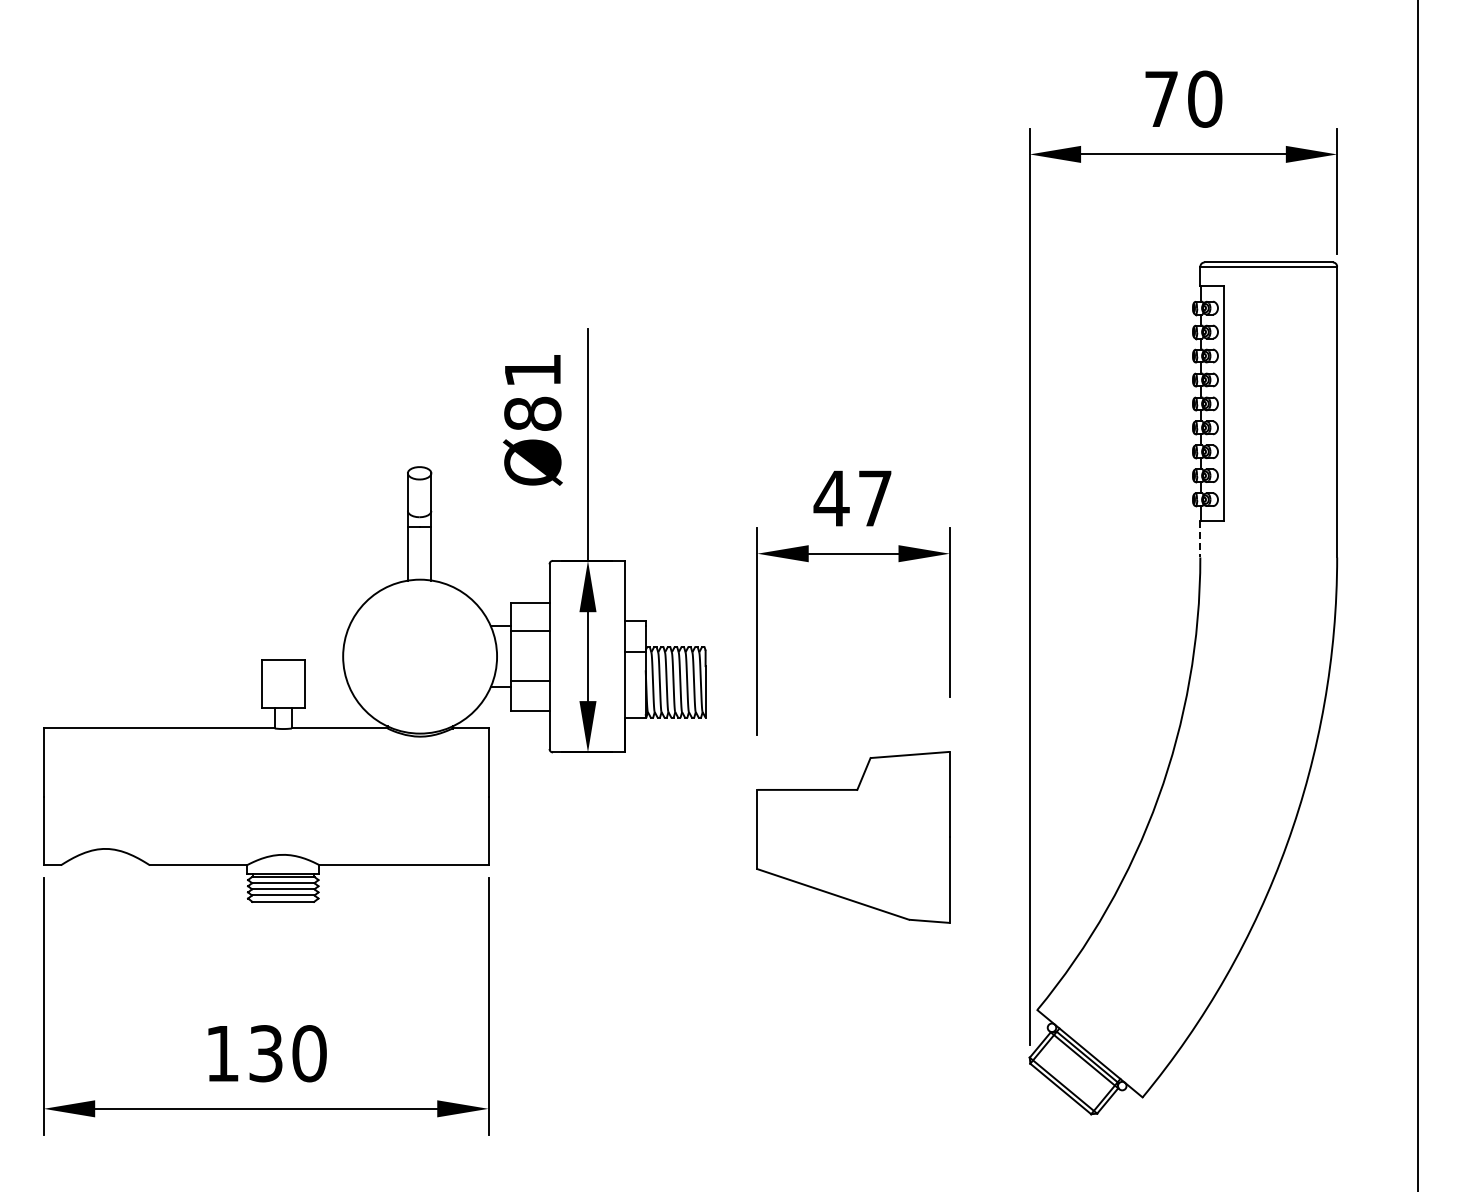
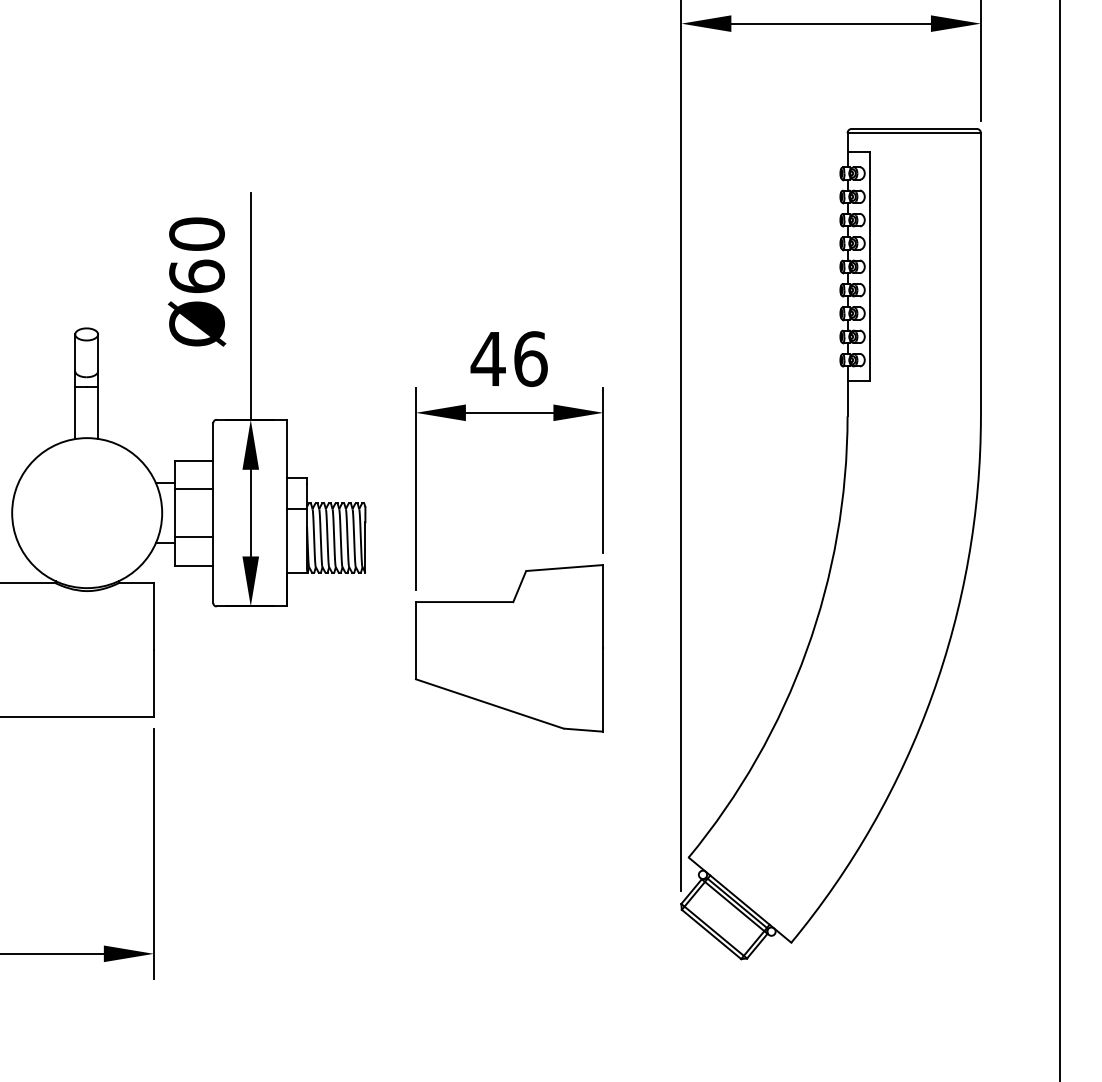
text: (532, 391) -> (196, 254), Ø81 -> Ø60
text: (875, 498) -> (530, 359), 47 -> 46
line: (1200, 539) -> (847, 398), dashed -> solid
part: (853, 837) -> (509, 648), moved

